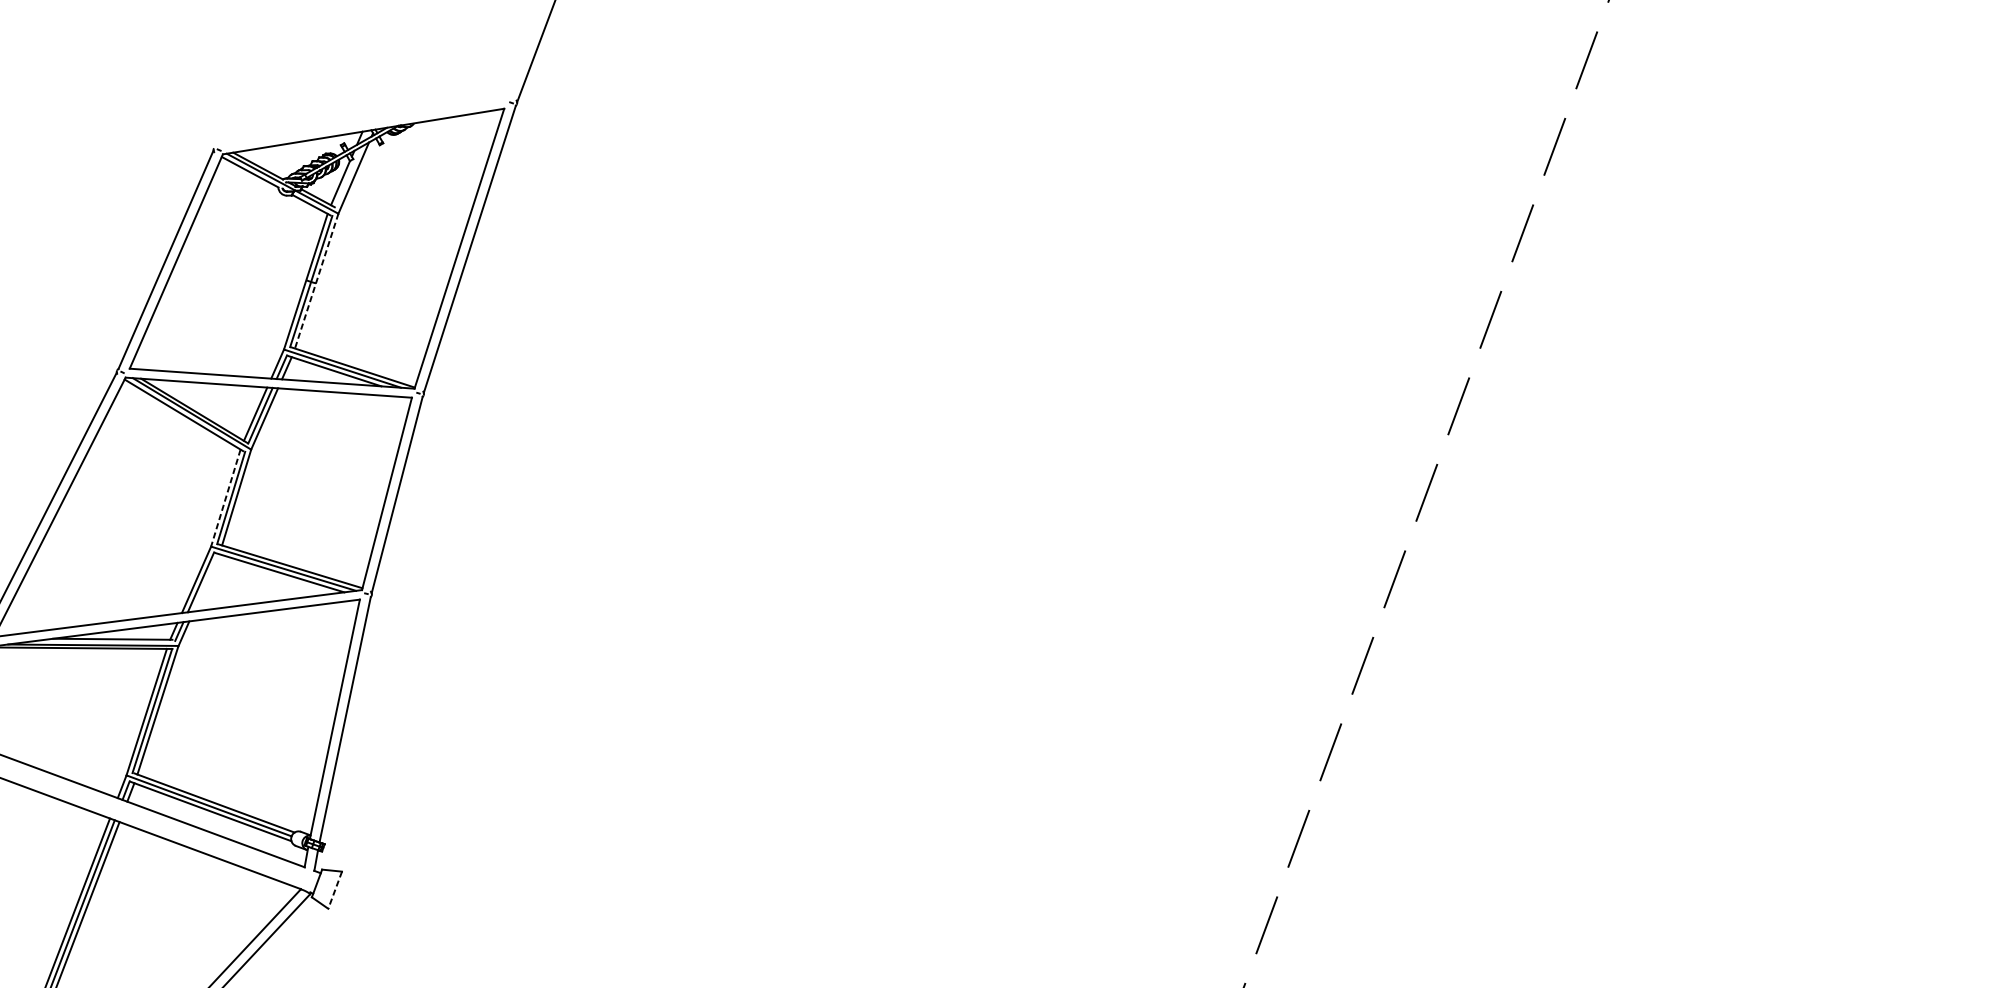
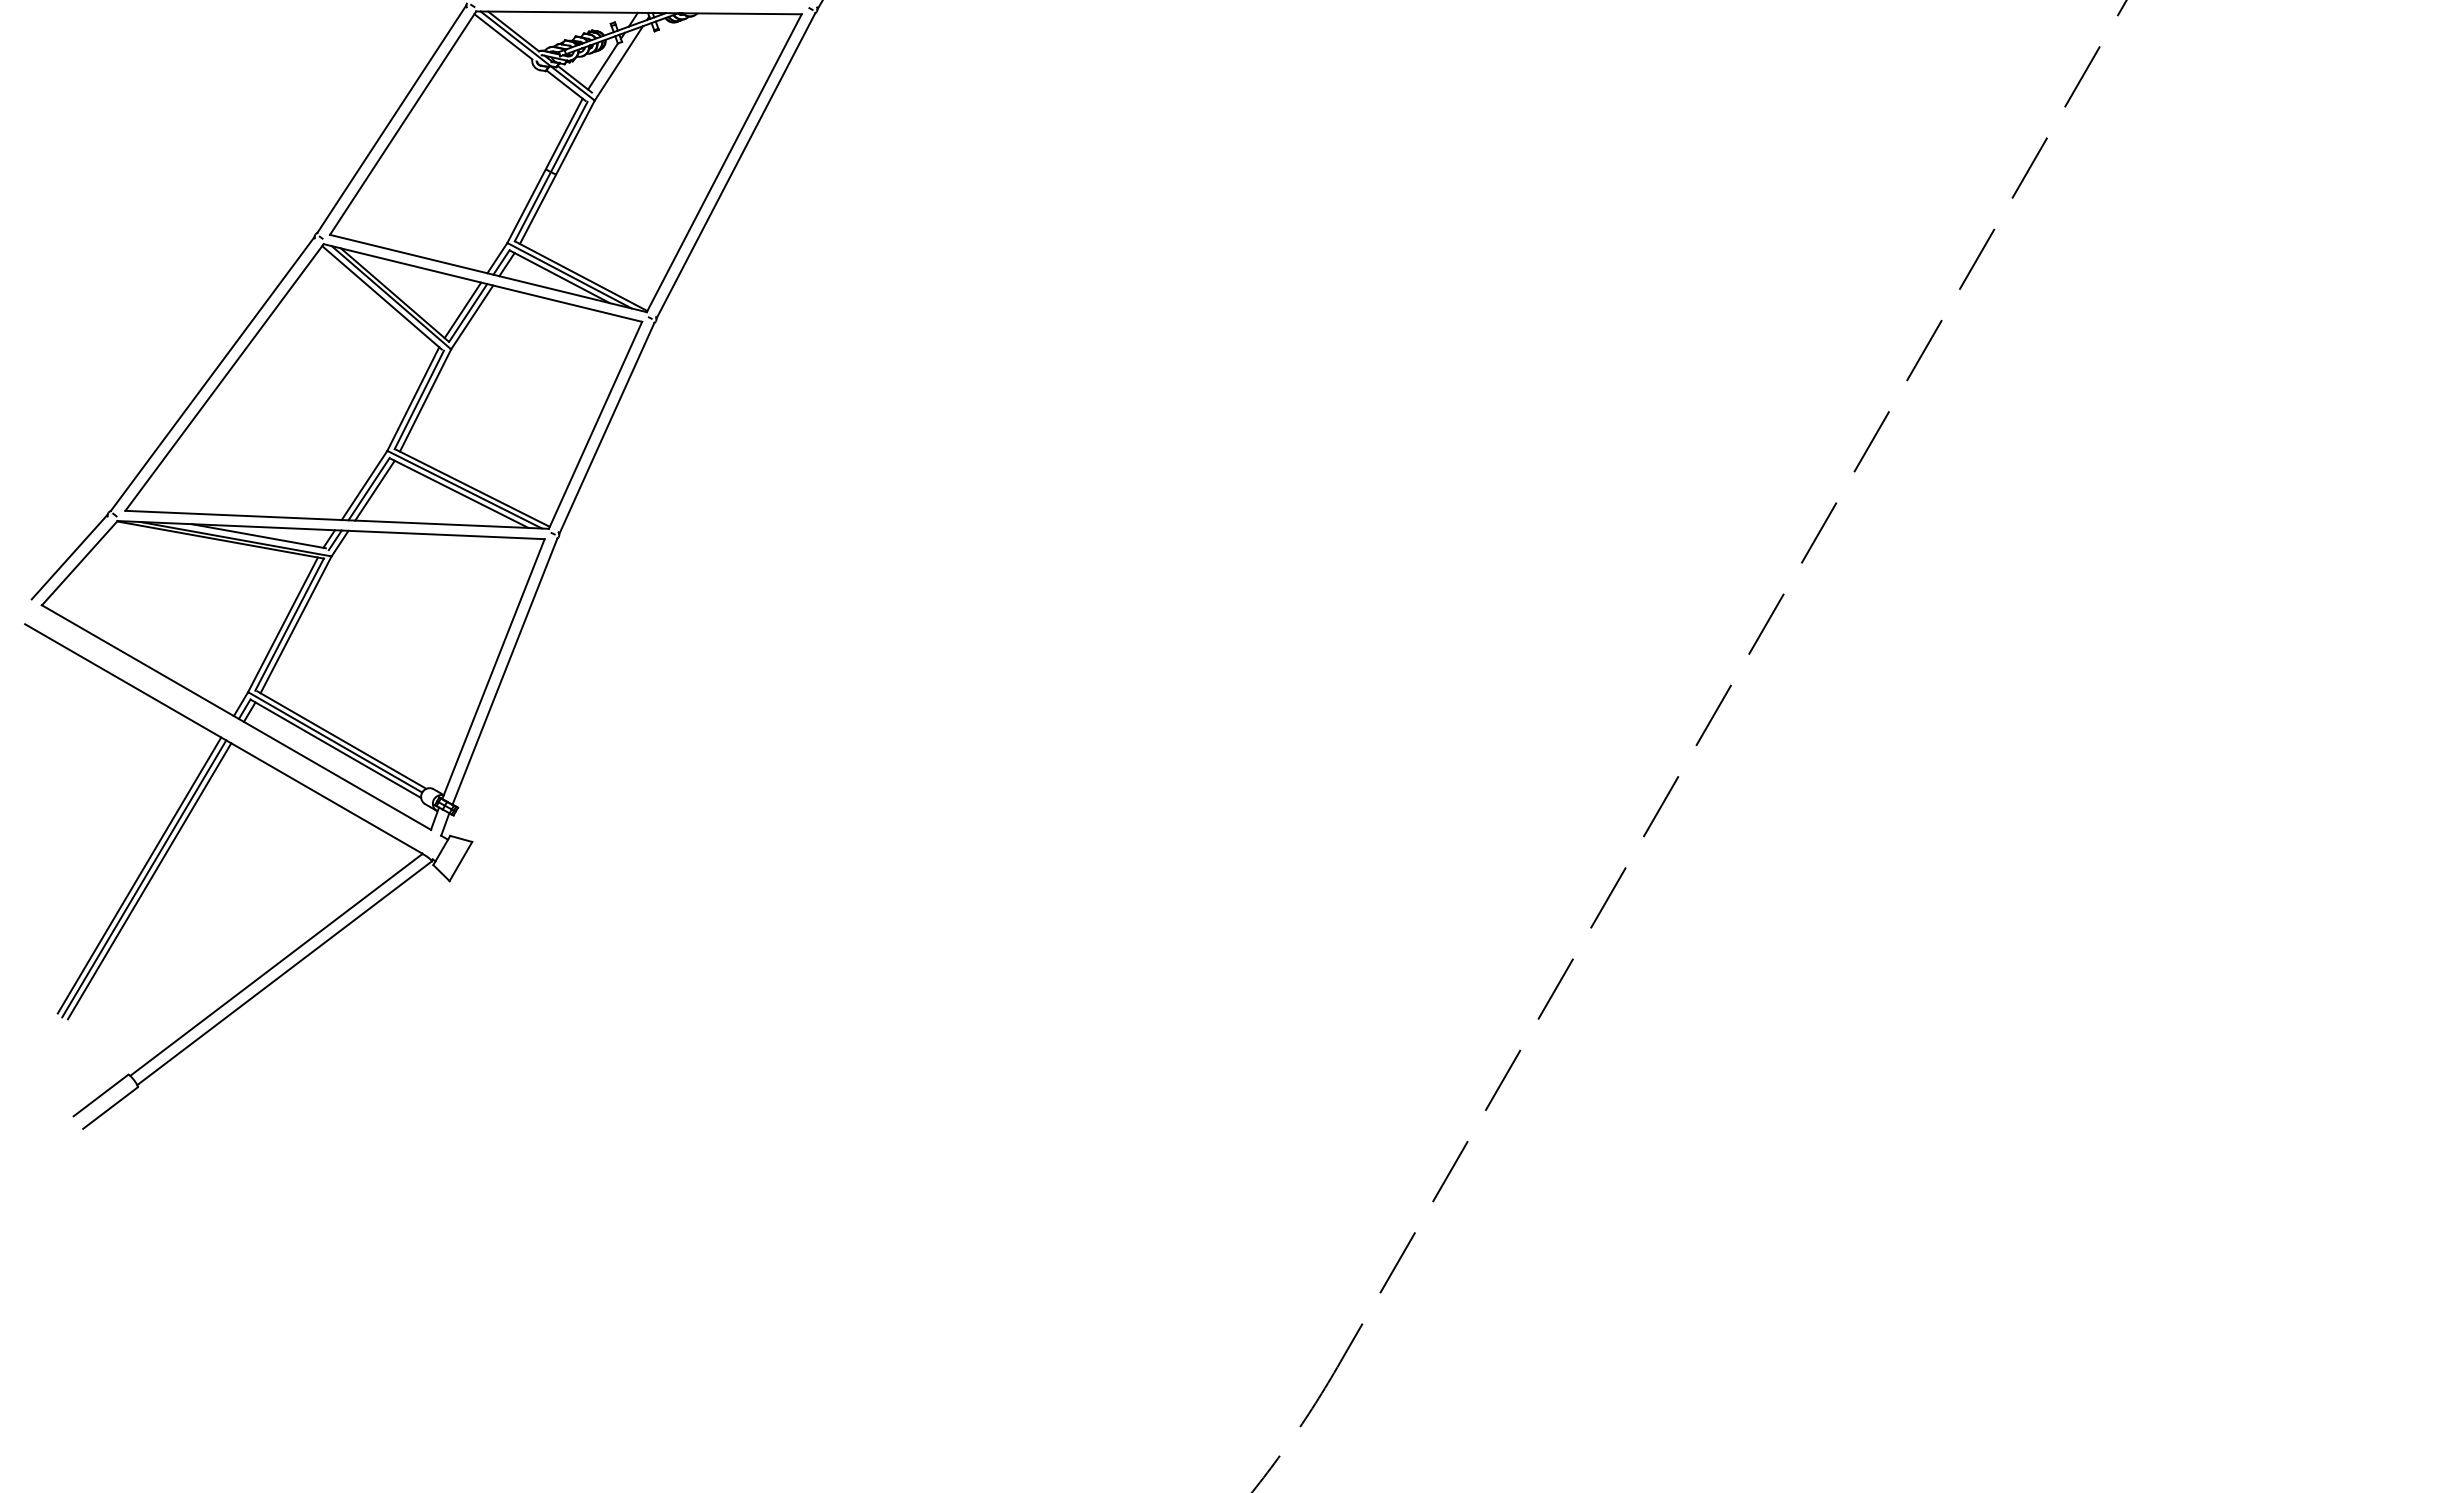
line: (316, 281) -> (557, 172), dashed -> solid
line: (226, 498) -> (413, 399), dashed -> solid
line: (205, 582) -> (374, 490), added
line: (334, 890) -> (460, 861), dashed -> solid

